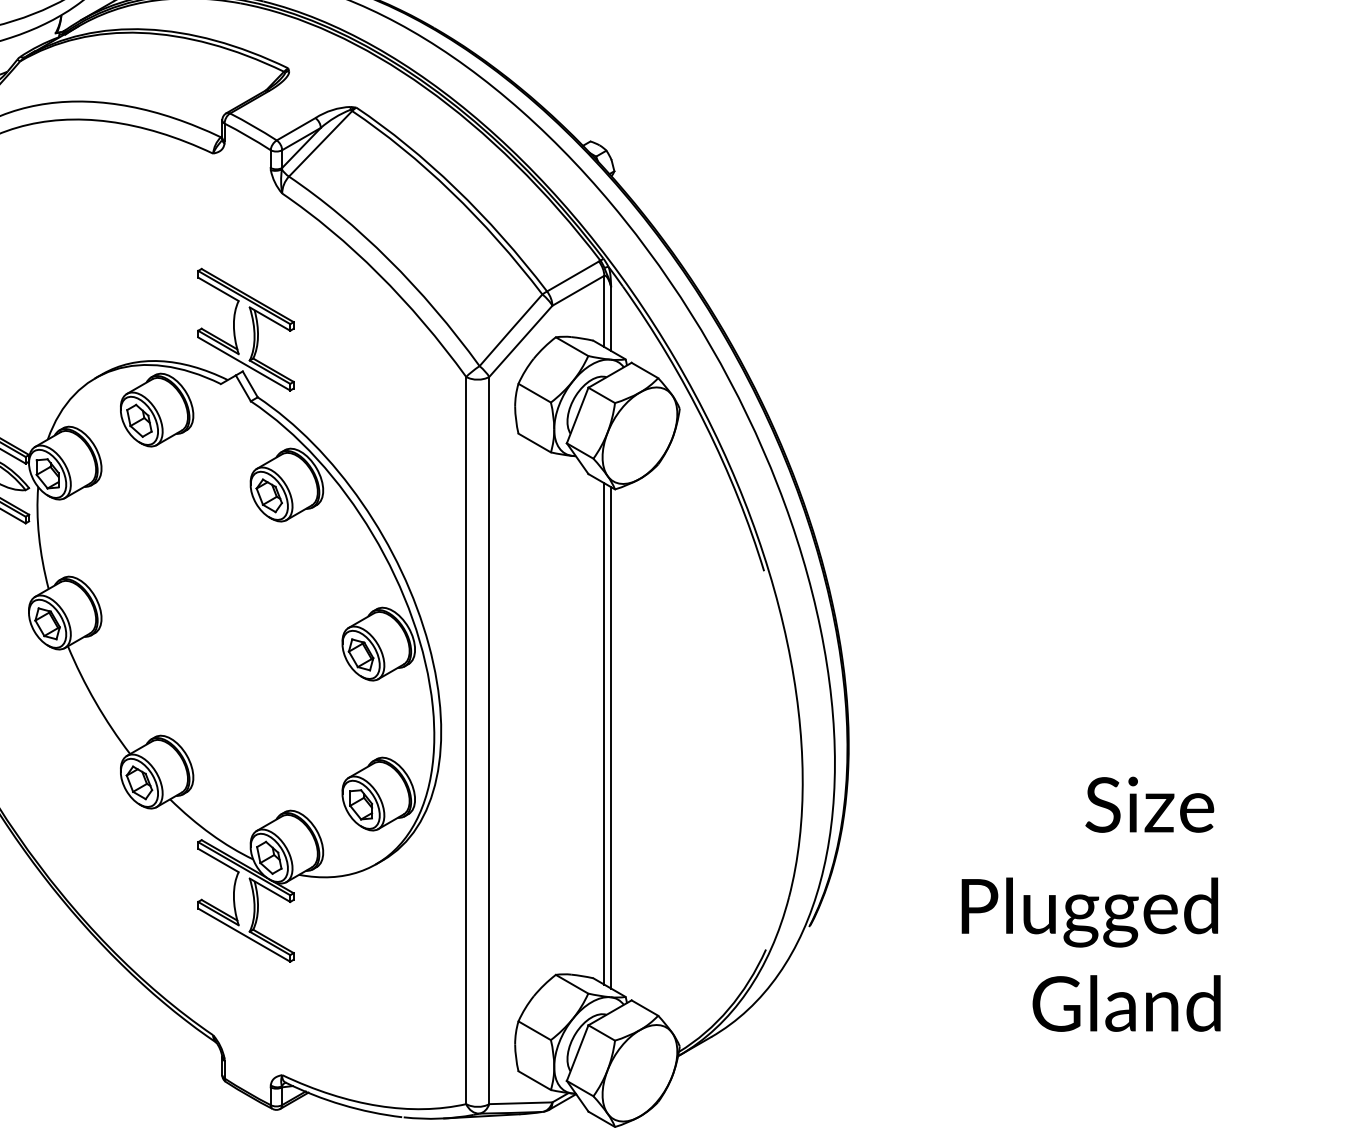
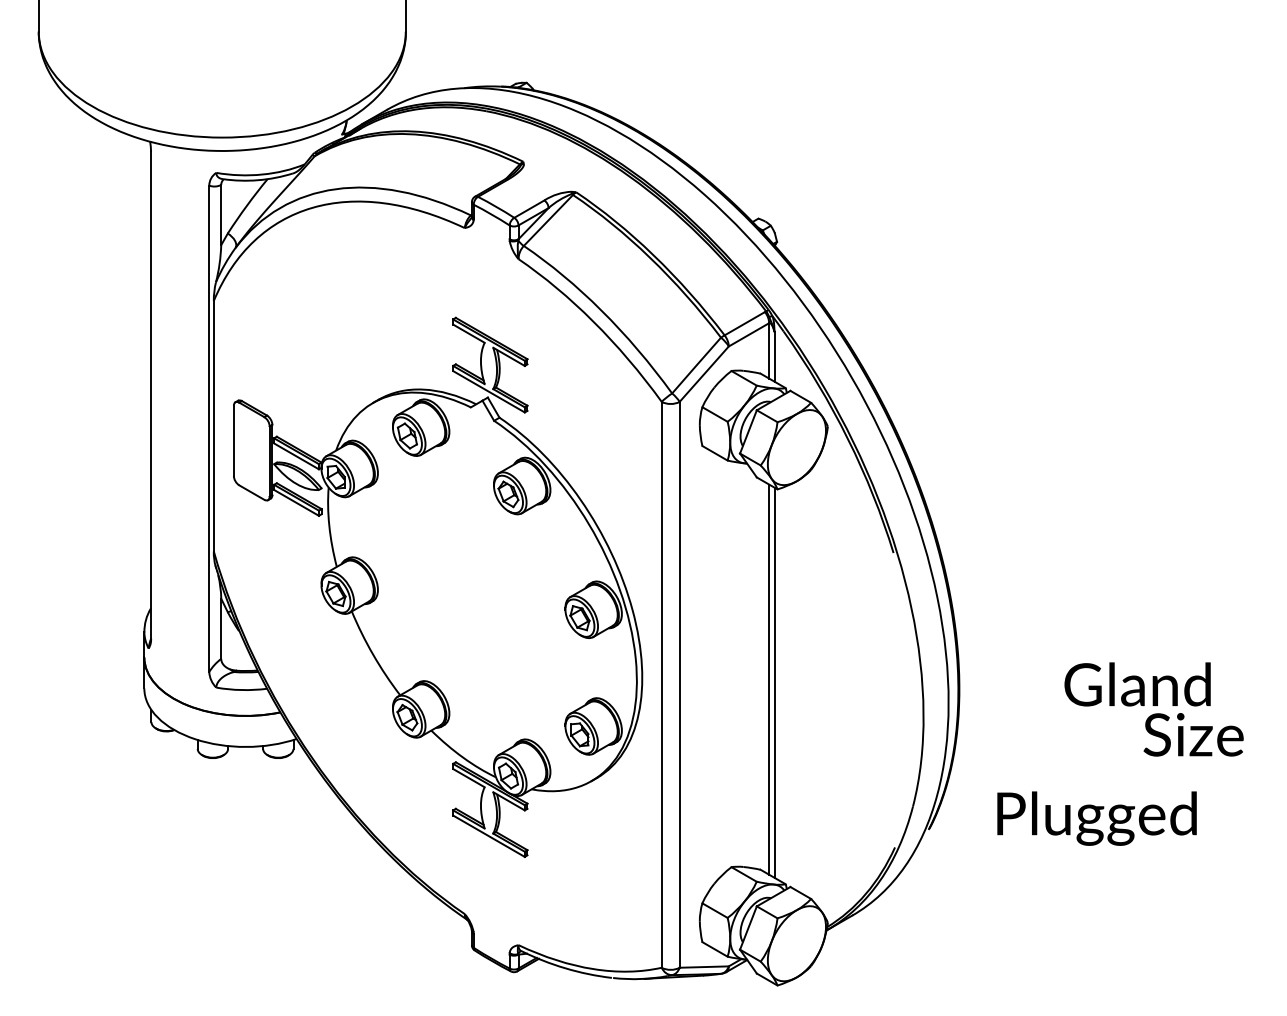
text: (1089, 912) -> (1096, 818), moved
text: (1126, 1003) -> (1137, 684), moved

